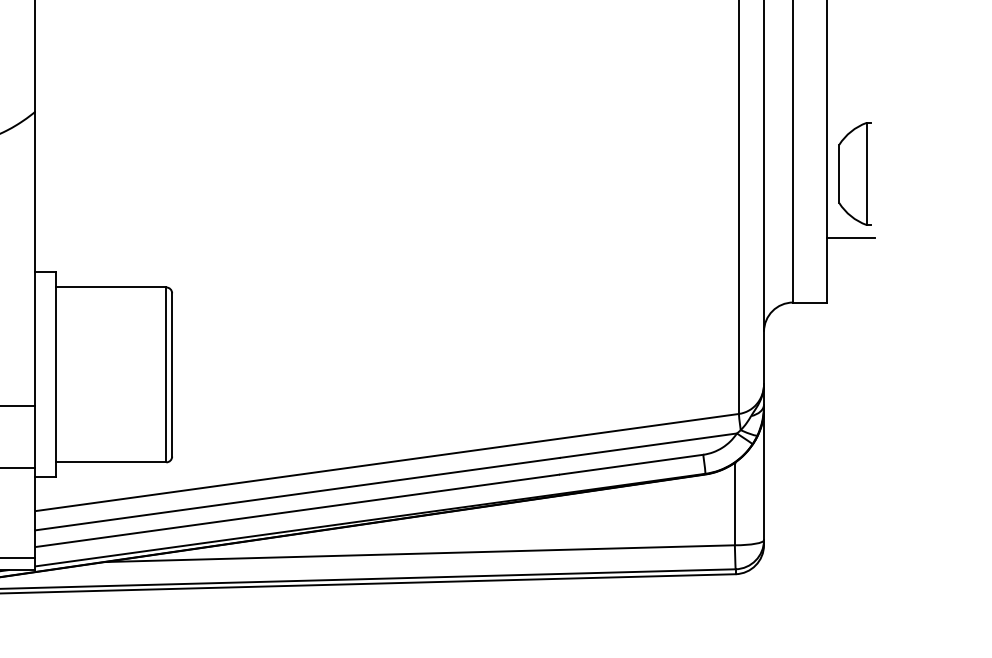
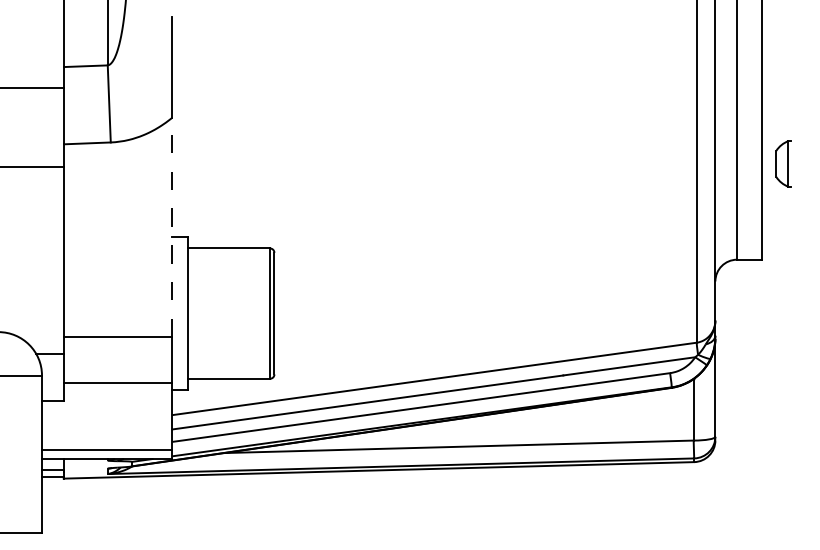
part: (855, 173) -> (783, 163), size x0.6
line: (851, 237) -> (780, 211), removed
line: (35, 259) -> (172, 227), solid -> dashed

